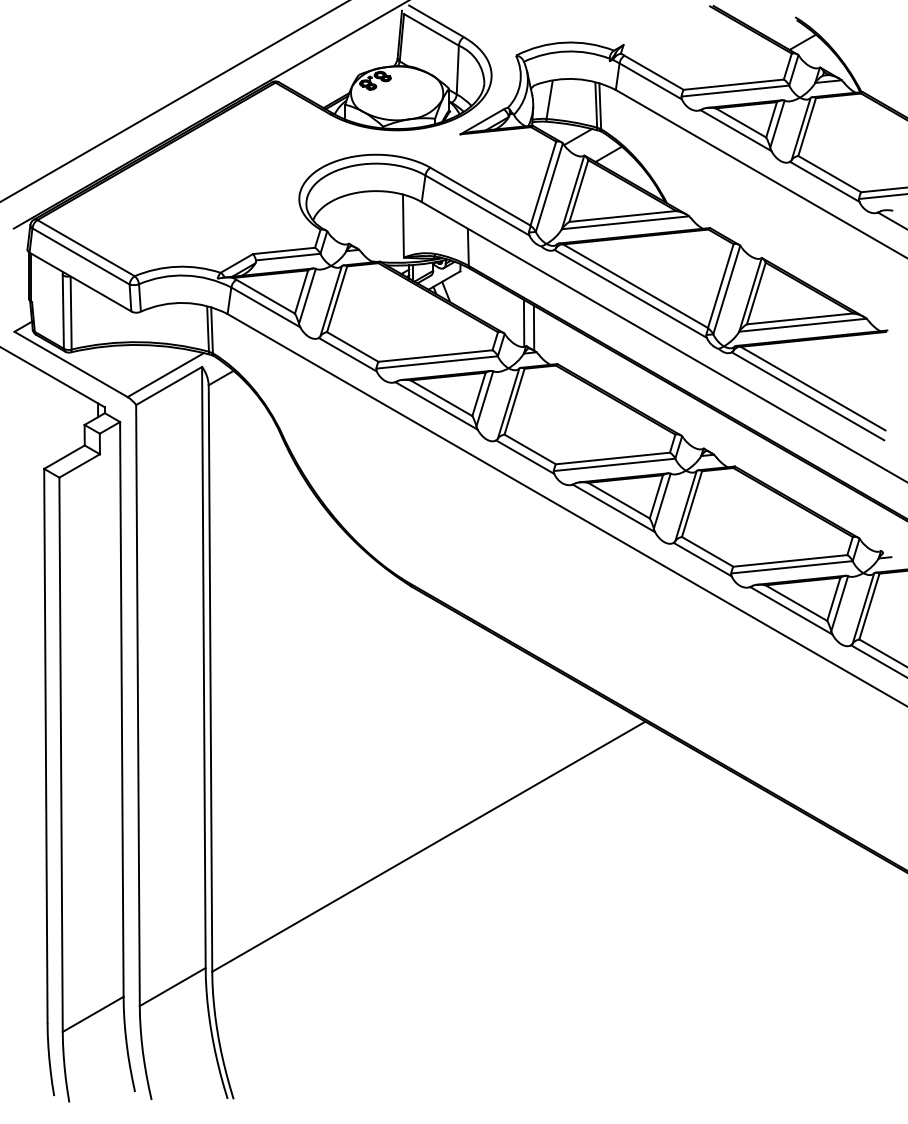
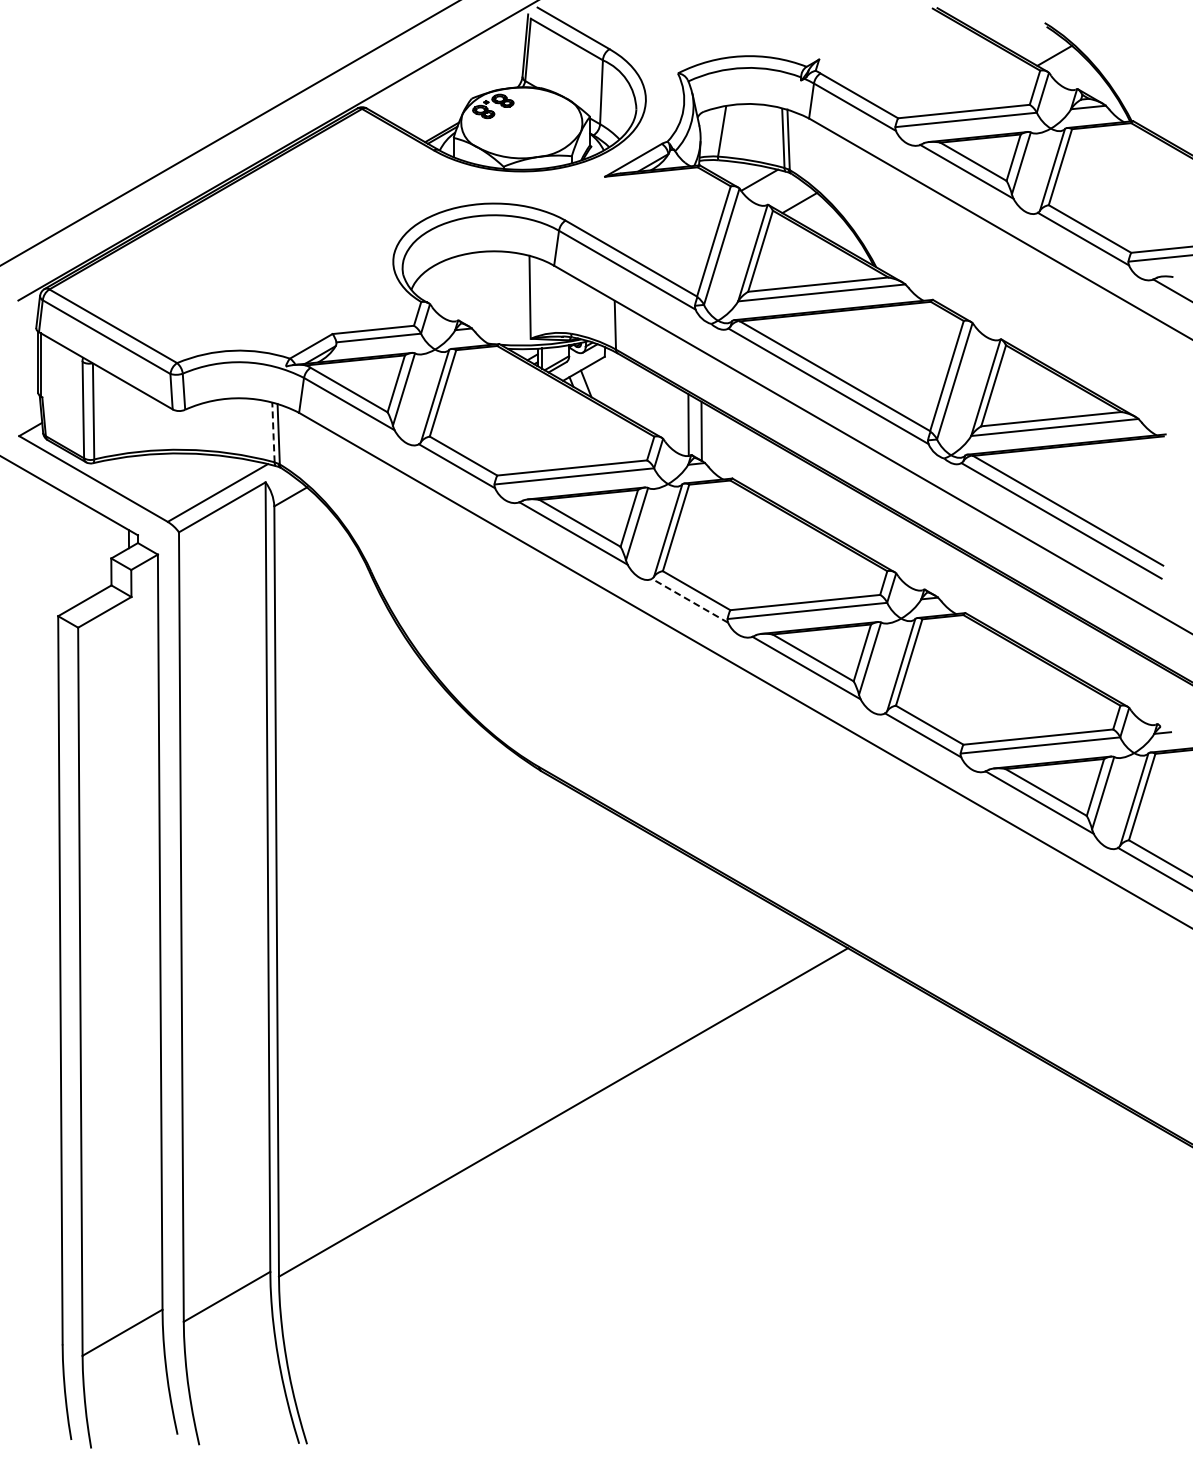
line: (208, 329) -> (273, 432), solid -> dashed
line: (524, 456) -> (689, 600), solid -> dashed

